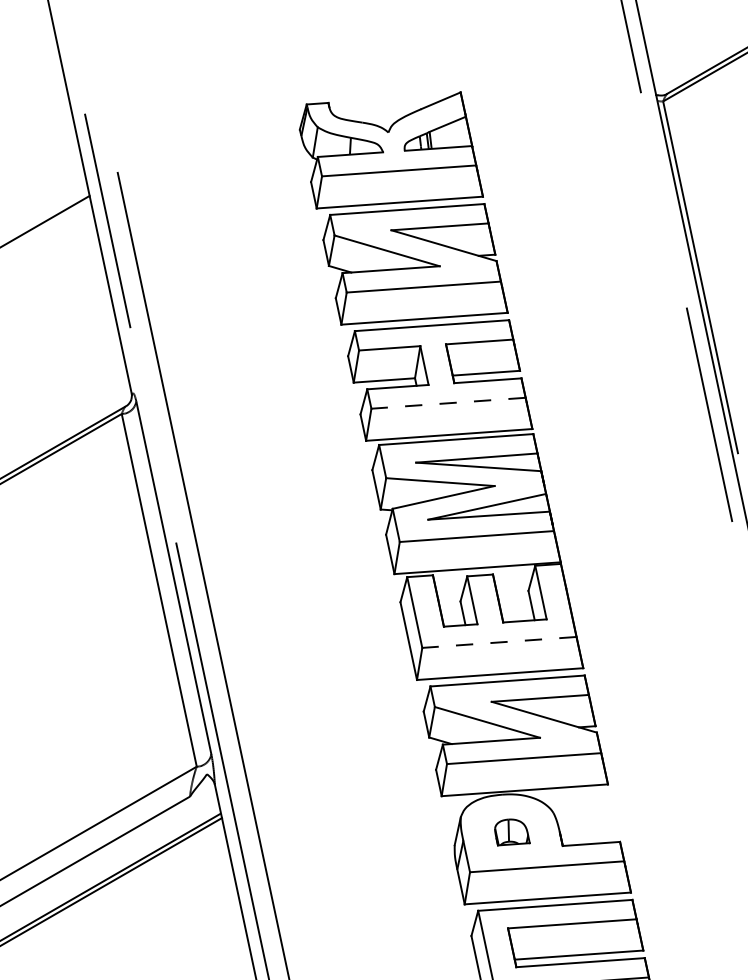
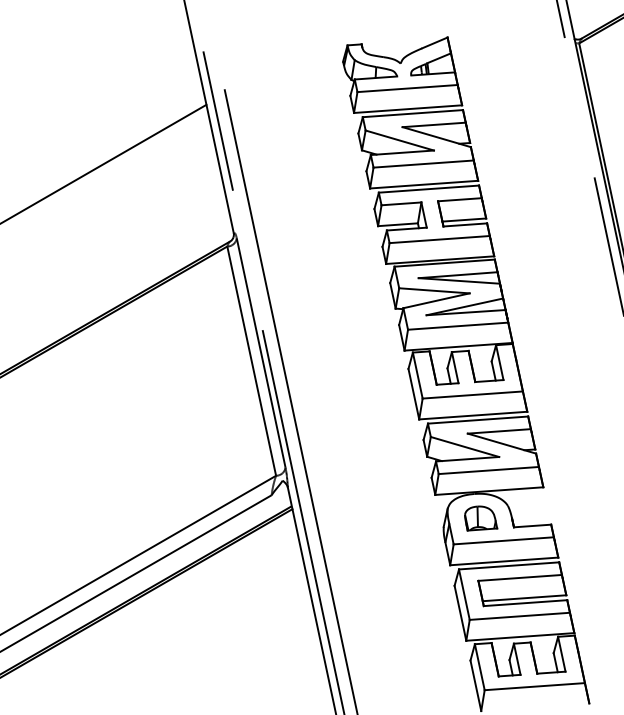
line: (448, 403) -> (439, 239), dashed -> solid
line: (498, 643) -> (472, 395), dashed -> solid
part: (512, 832) -> (481, 518), size x1.43

